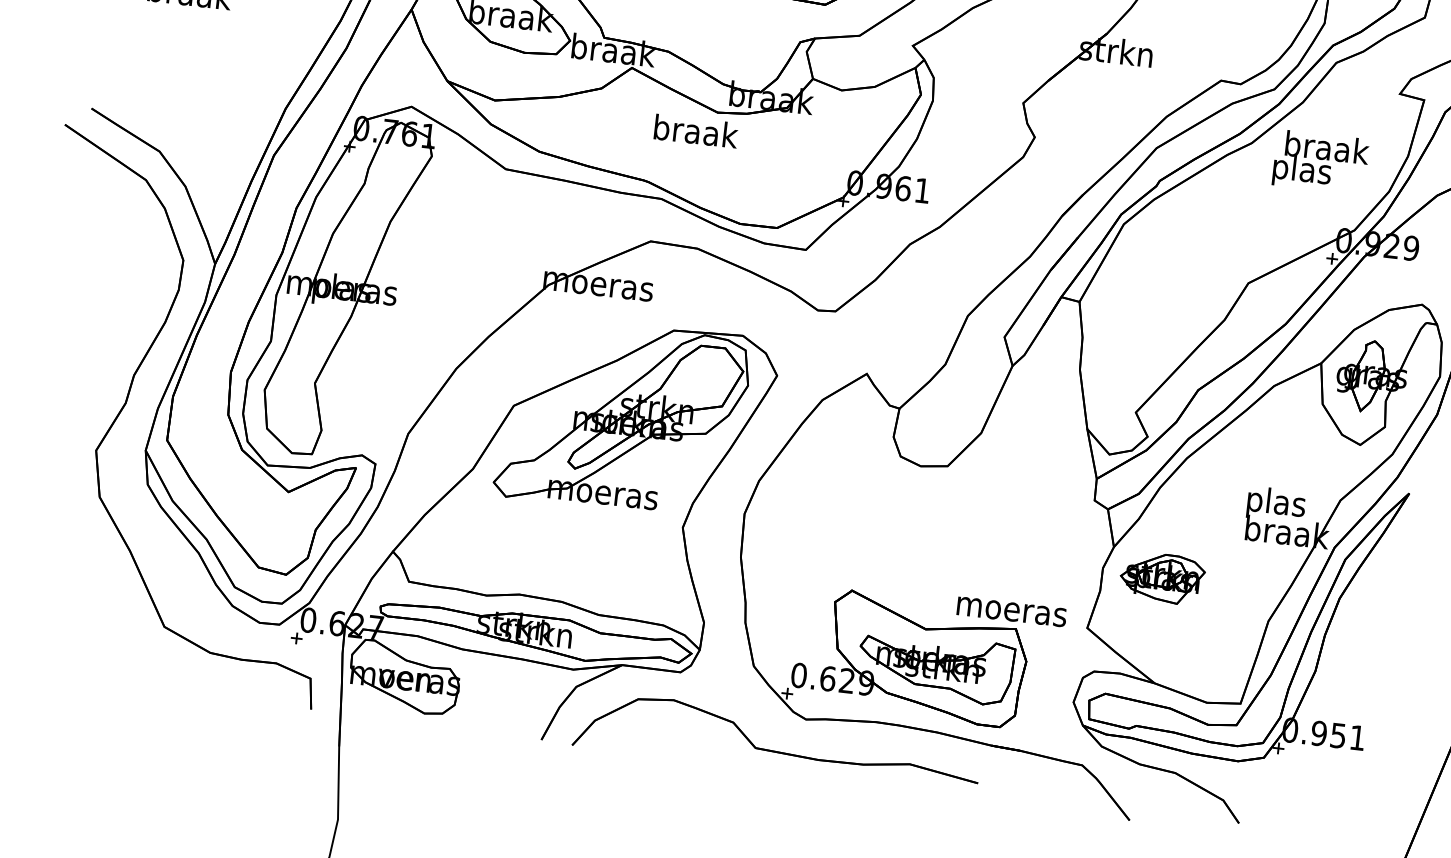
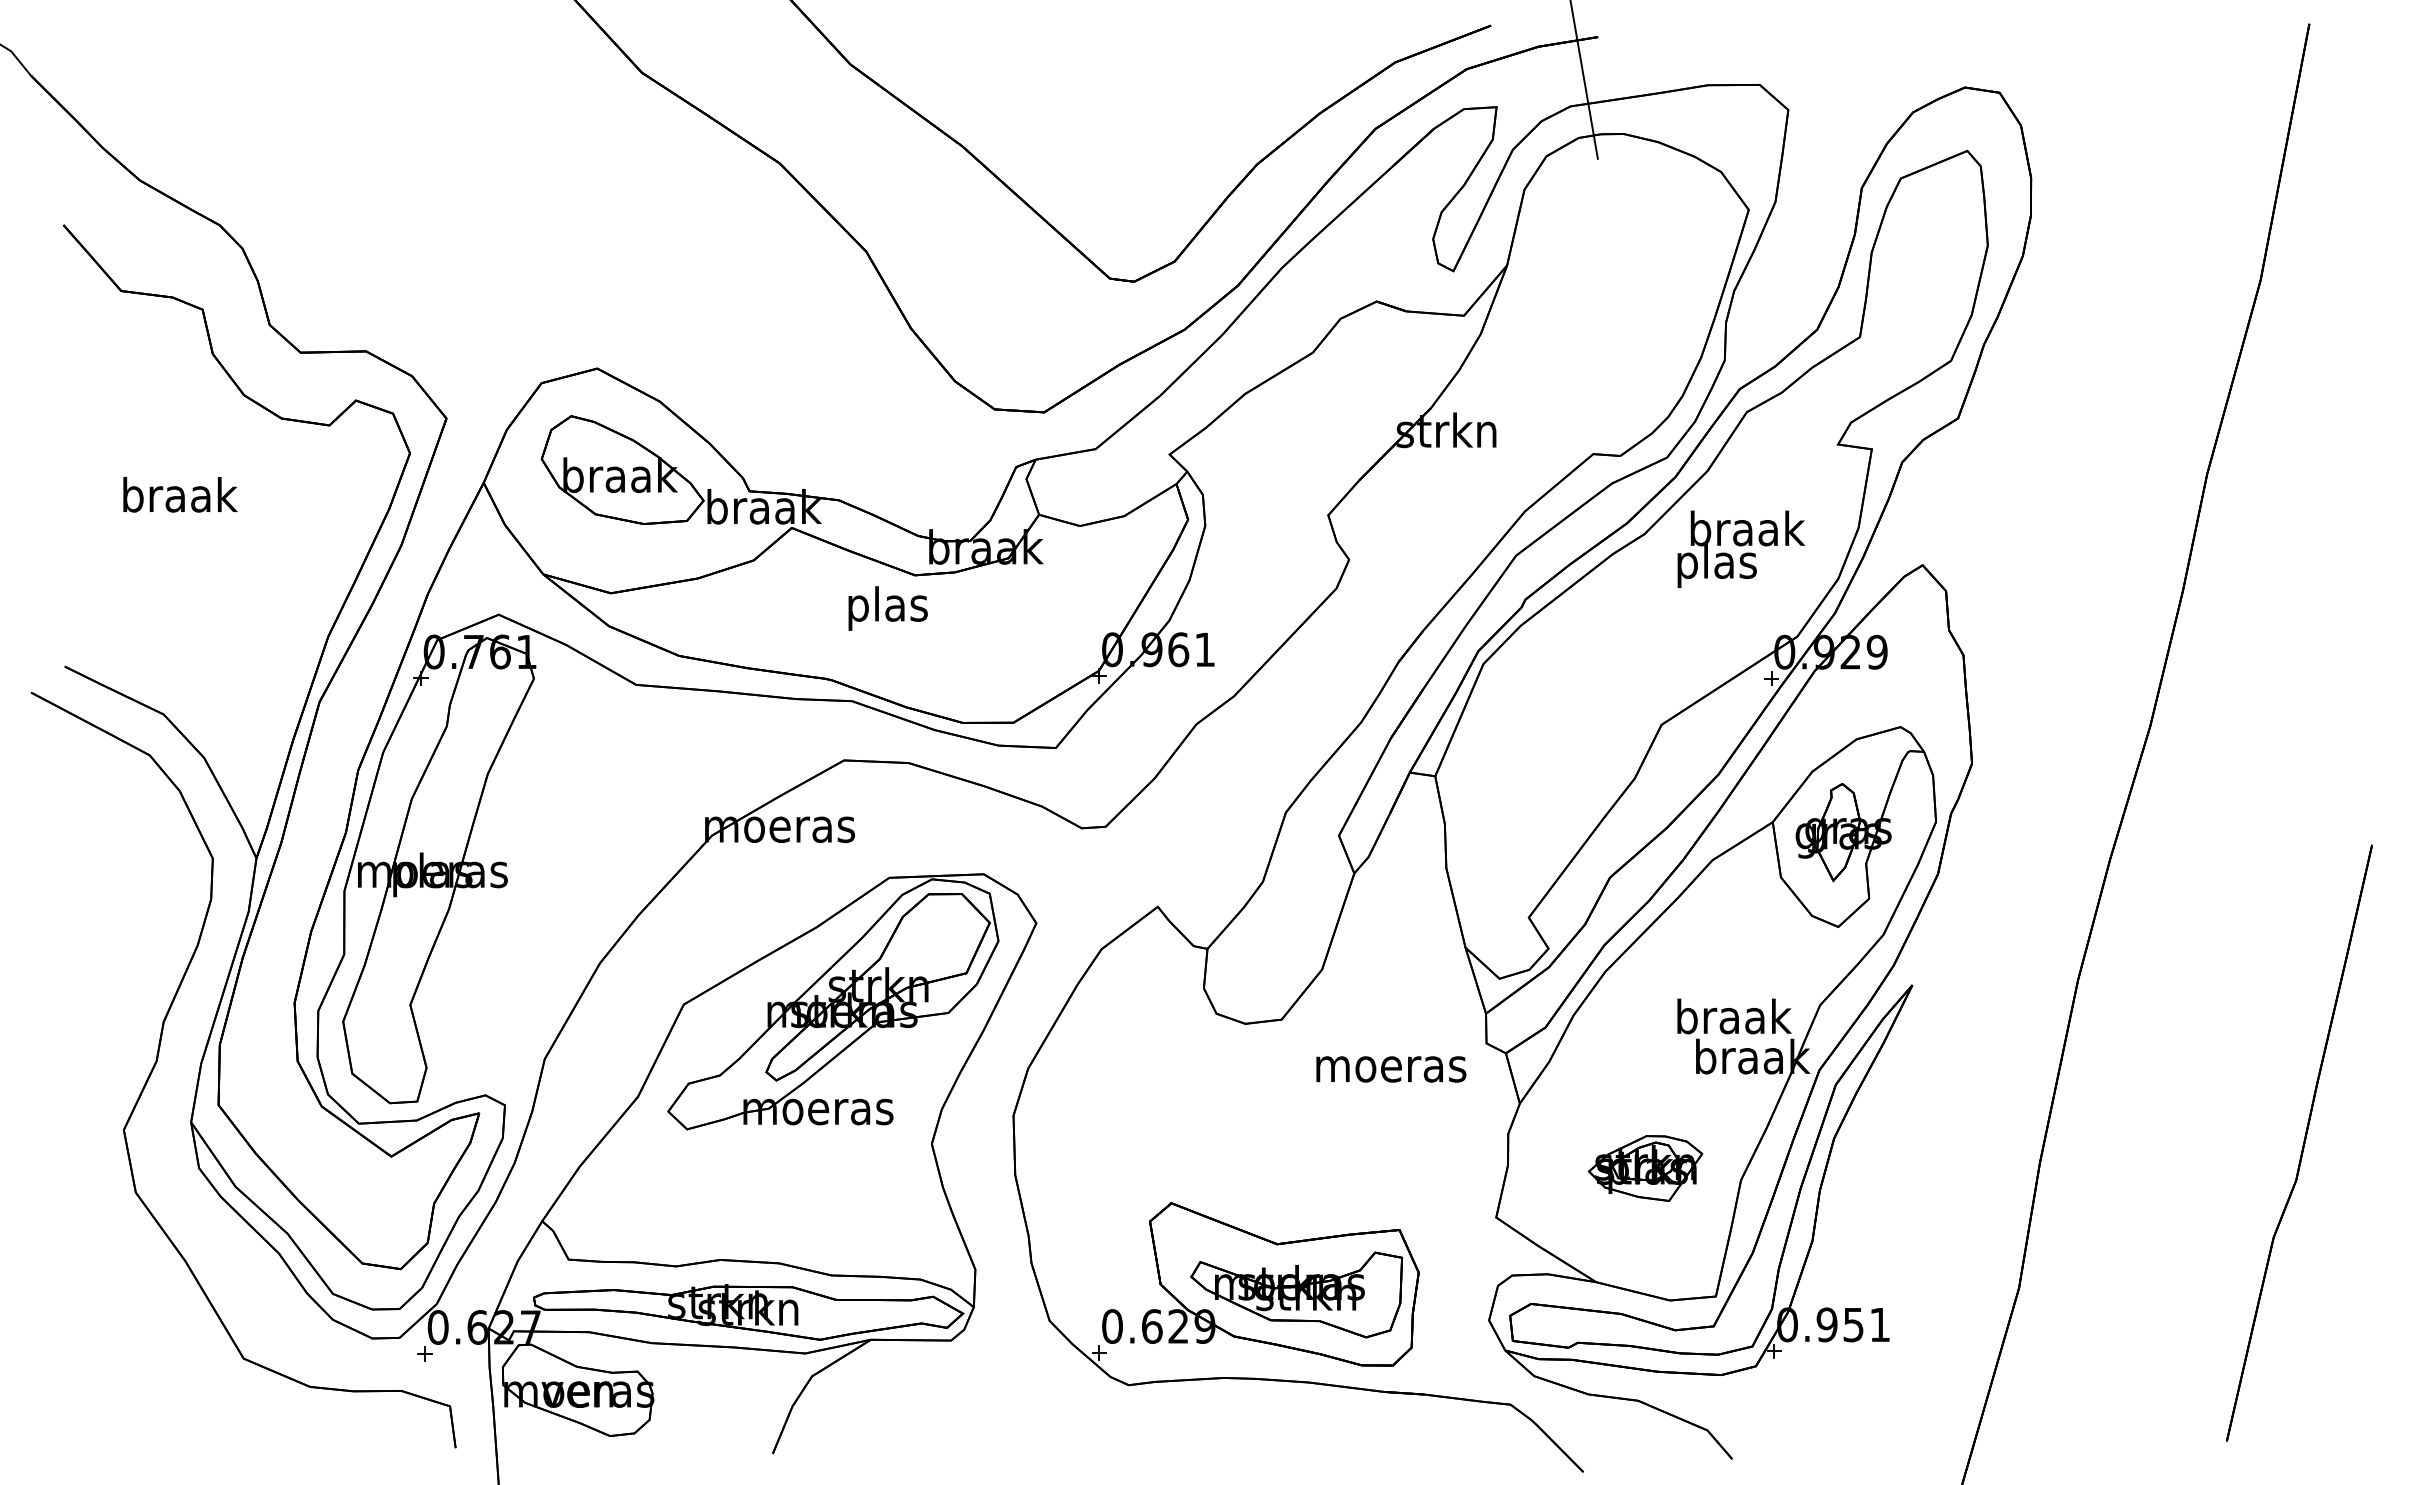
text: (695, 134) -> (888, 608), braak -> plas
text: (1276, 504) -> (1734, 1020), plas -> braak
part: (1162, 578) -> (1645, 1168), moved
text: (1011, 612) -> (1391, 1069), moved
part: (776, 751) -> (1093, 1432), removed

